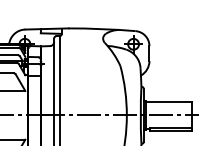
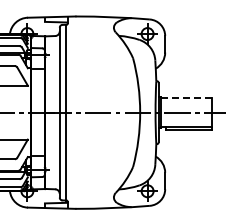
line: (169, 101) -> (187, 97), solid -> dashed

